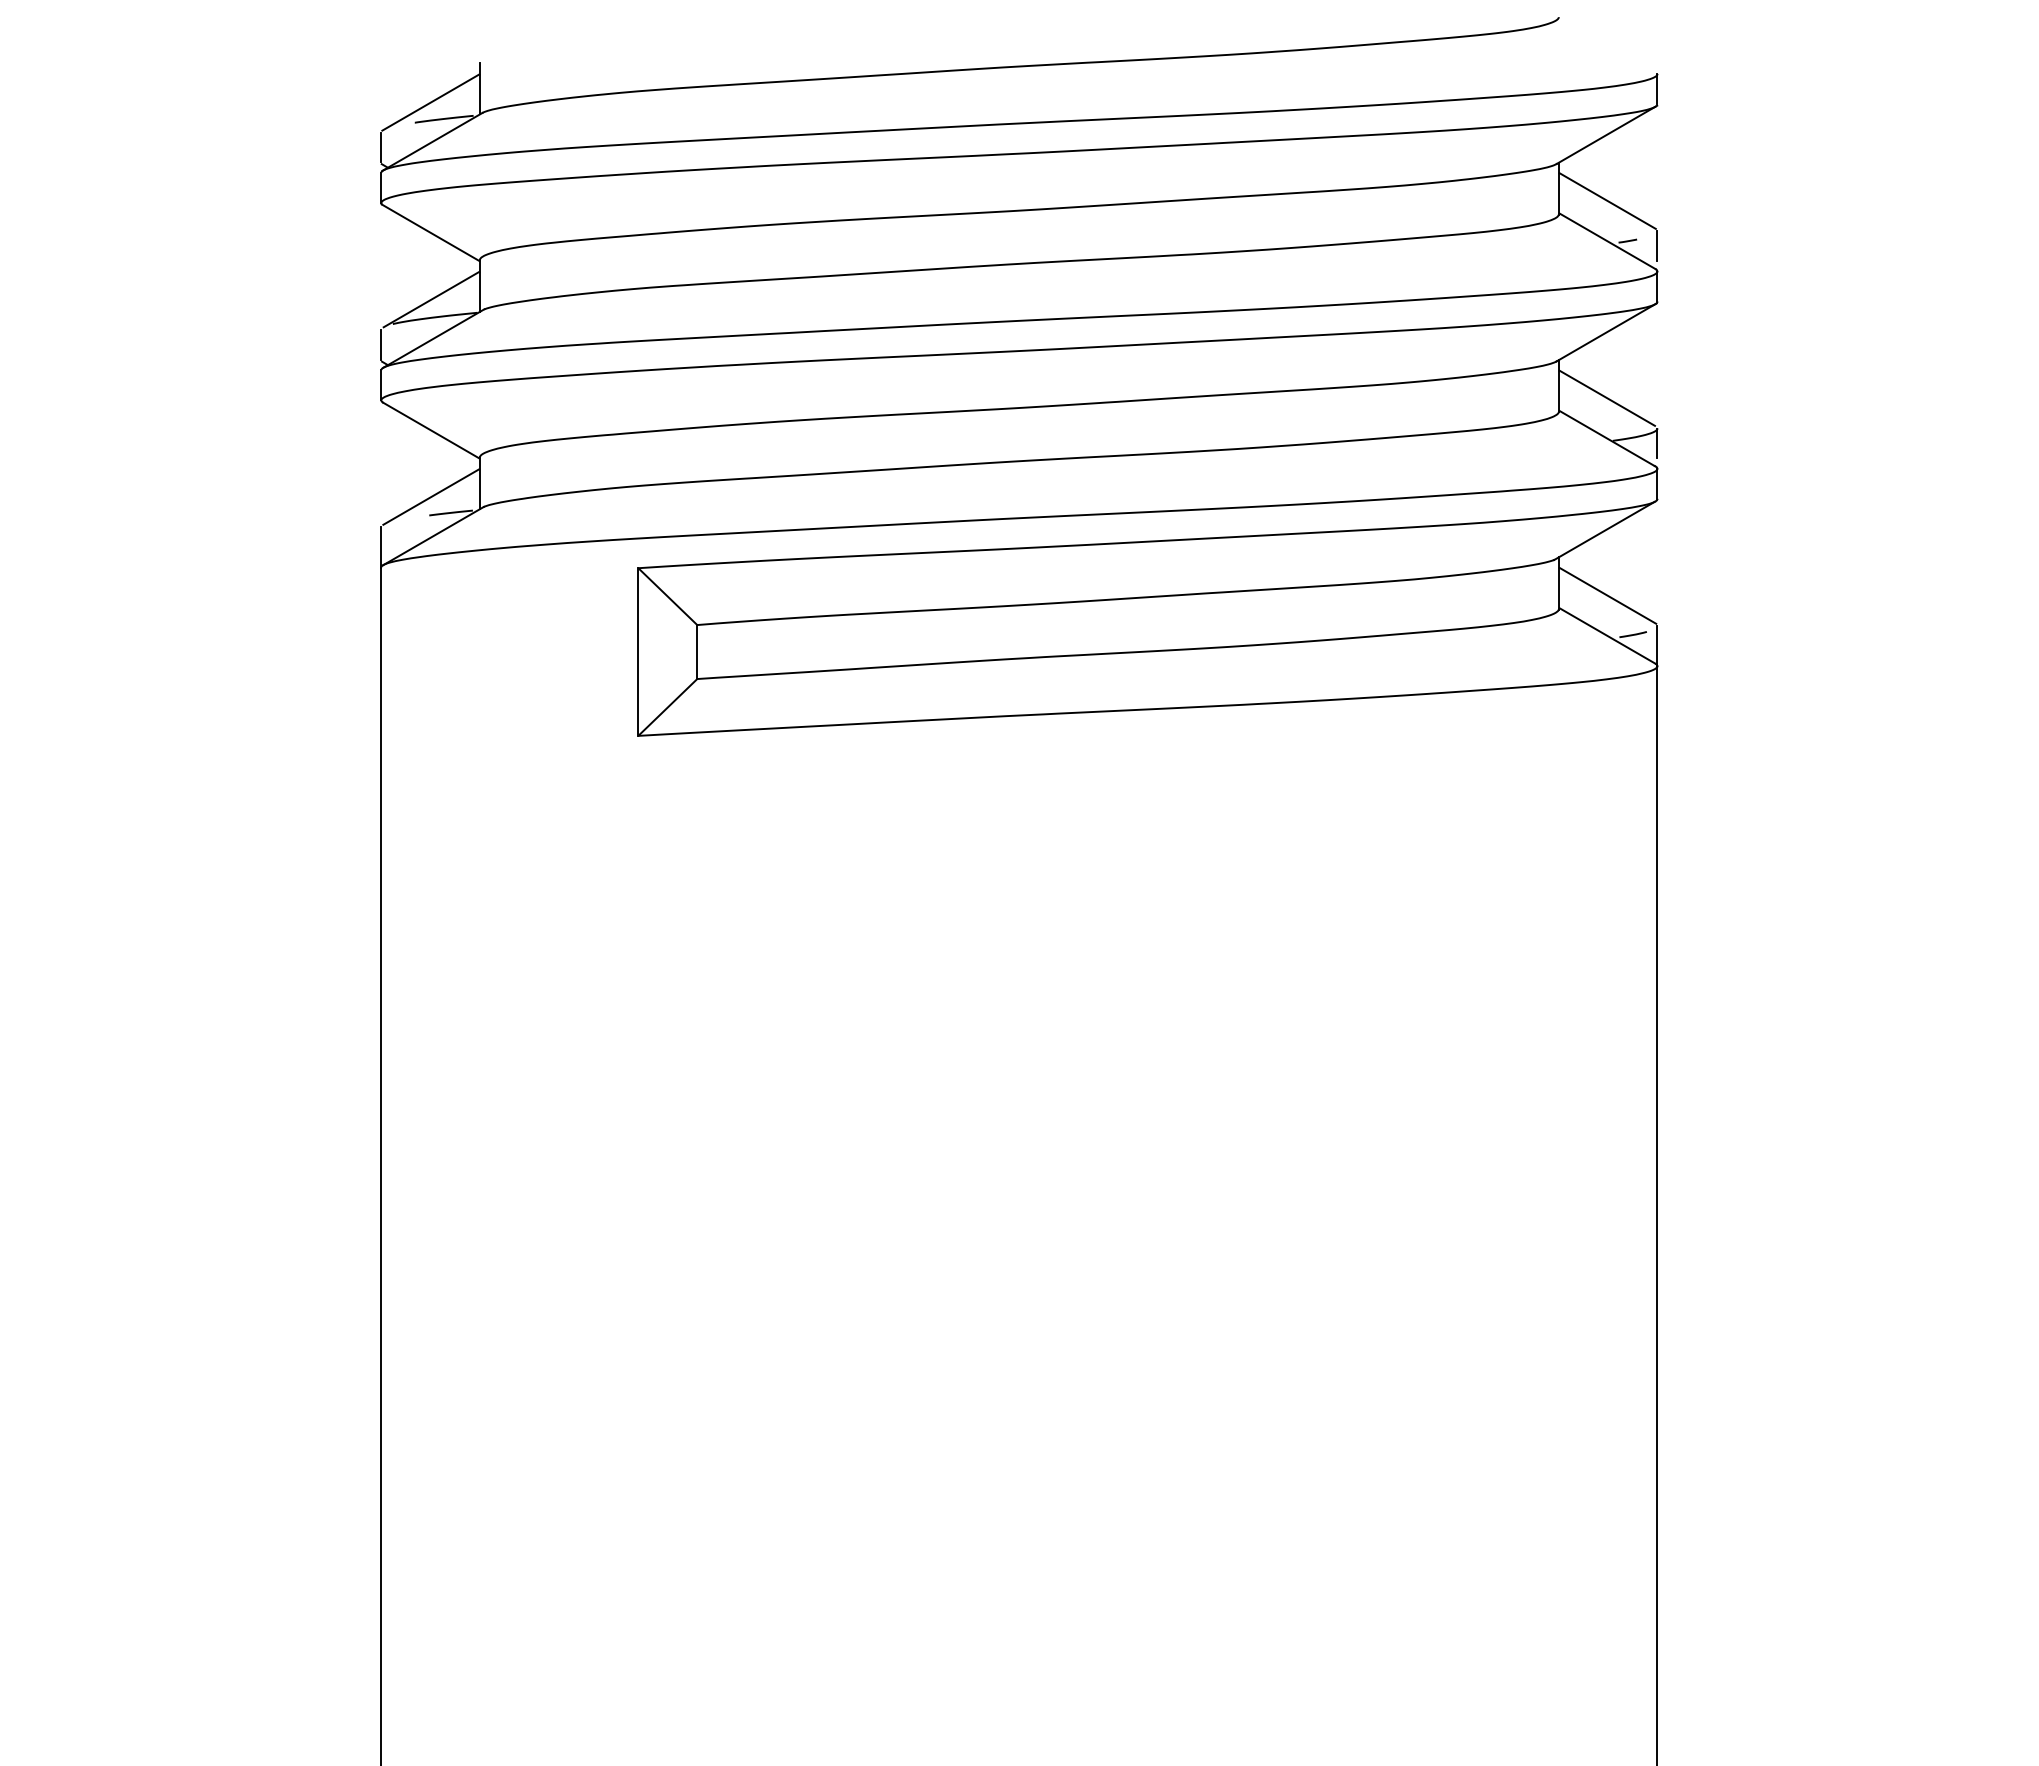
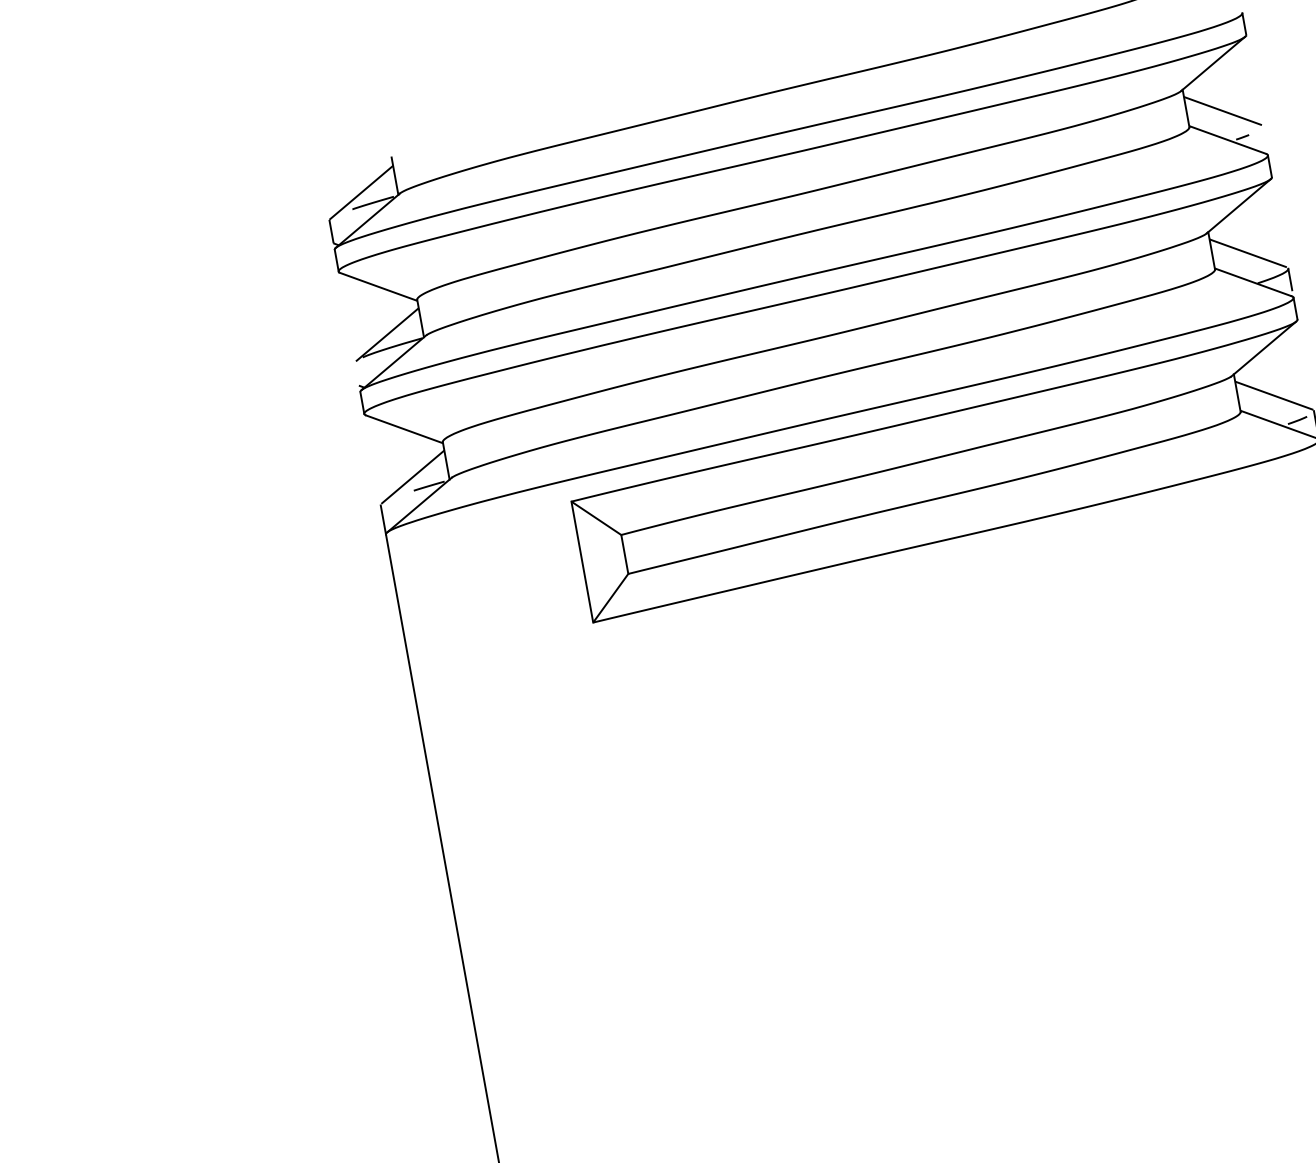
line: (1657, 246) -> (1264, 137), removed
line: (381, 344) -> (357, 373), removed

